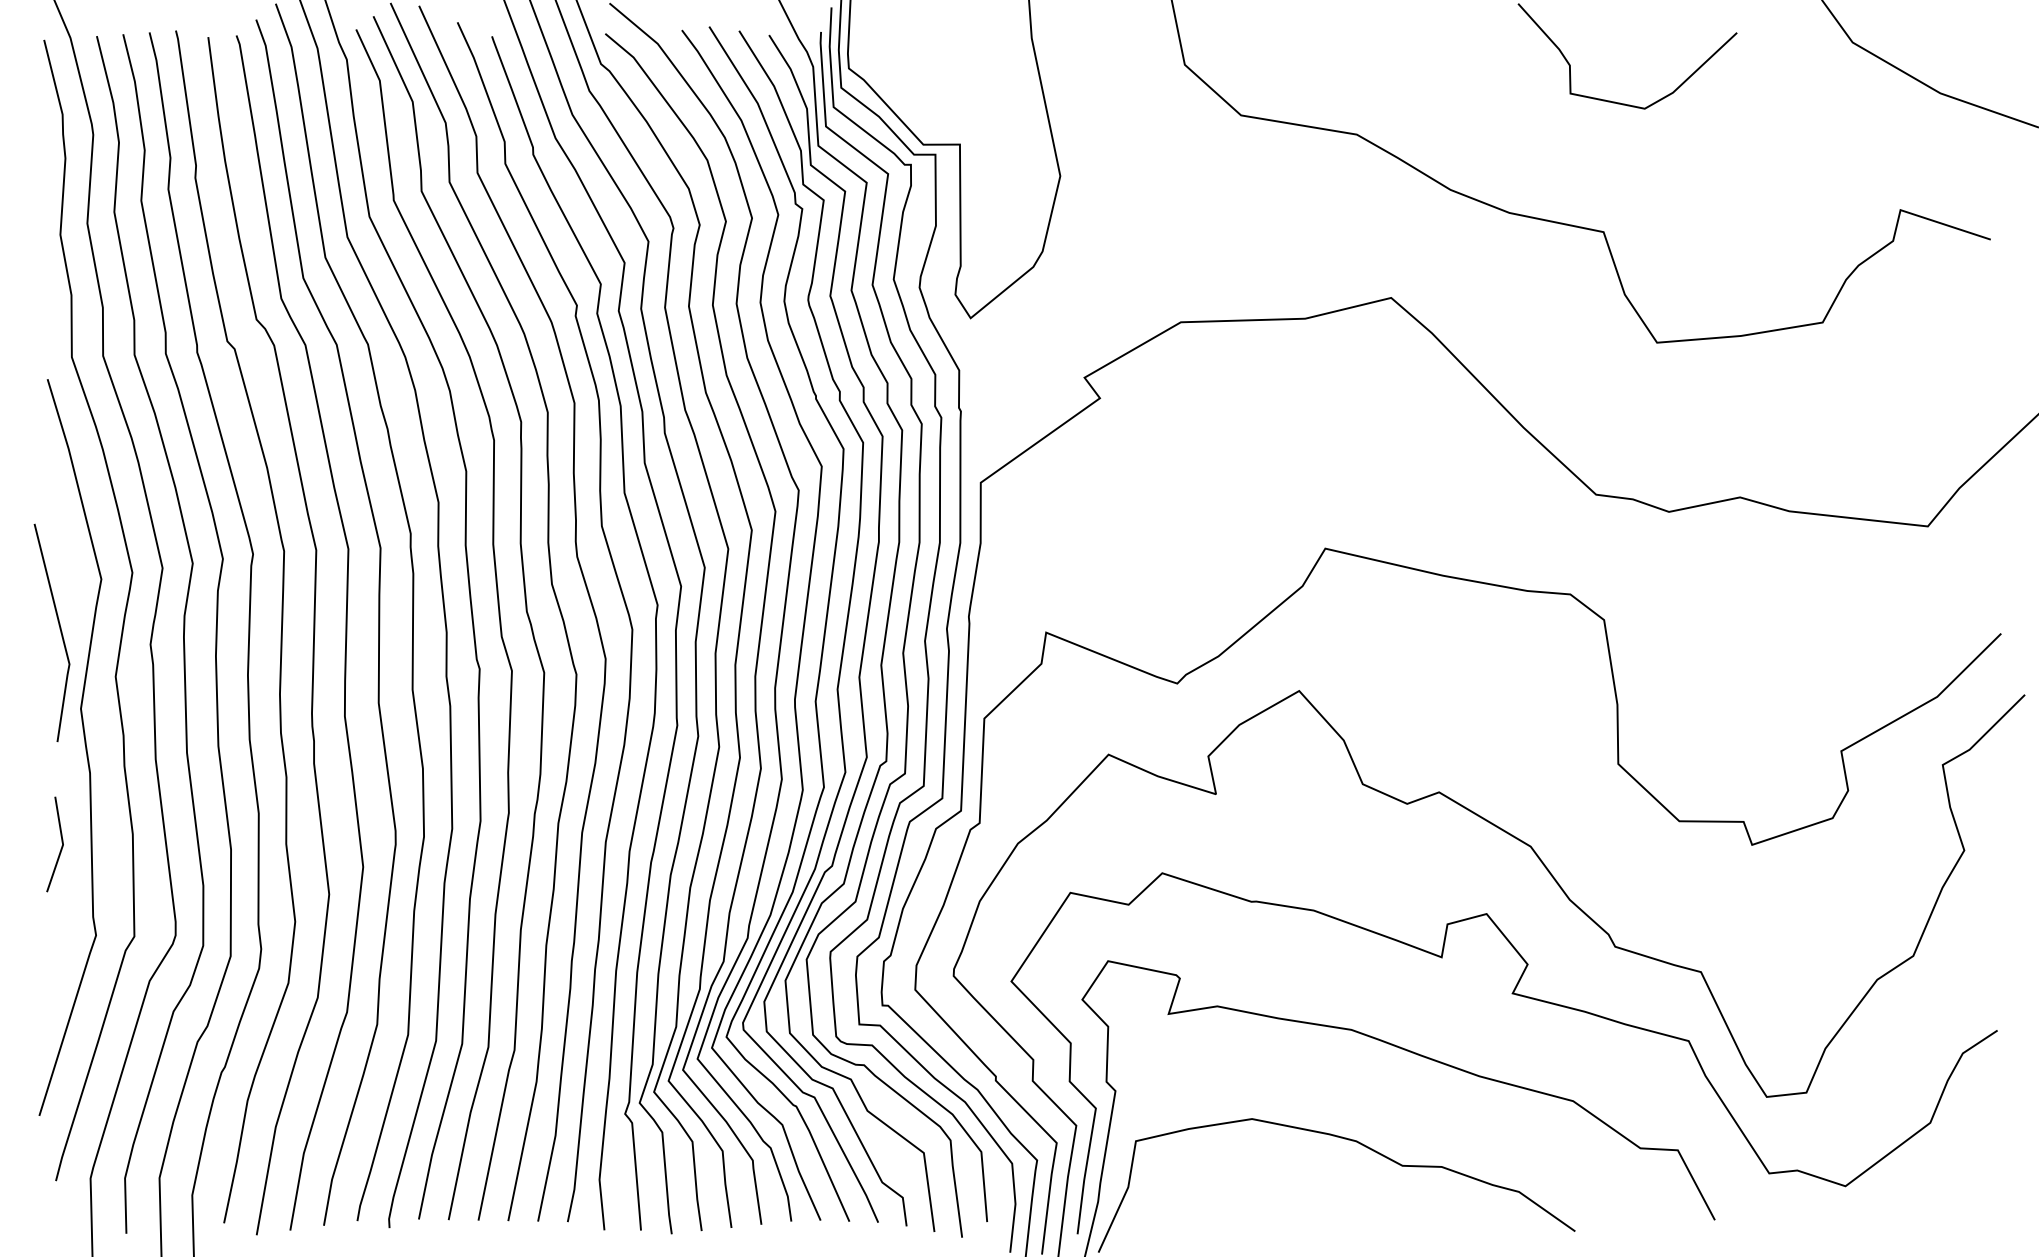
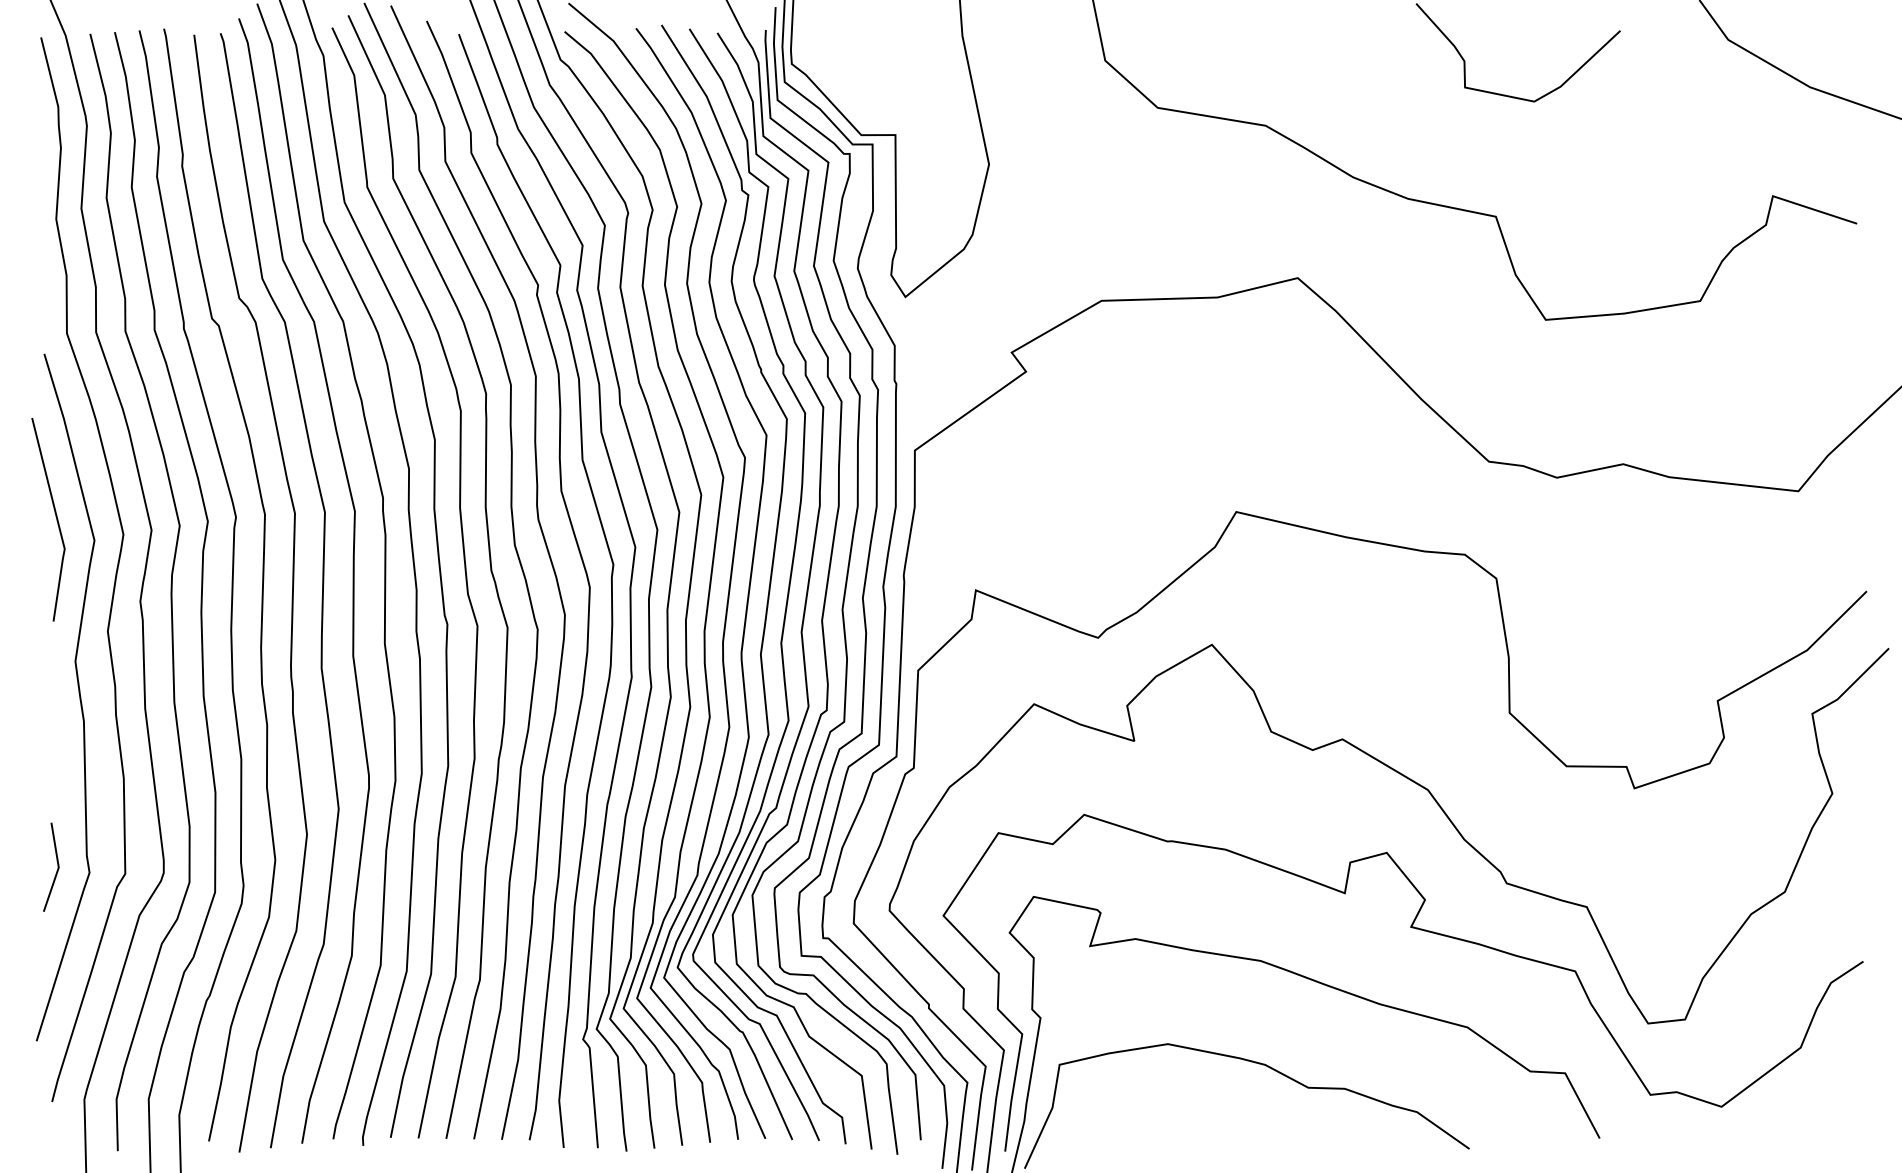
line: (59, 629) -> (55, 516), moved
line: (61, 845) -> (57, 868), moved

